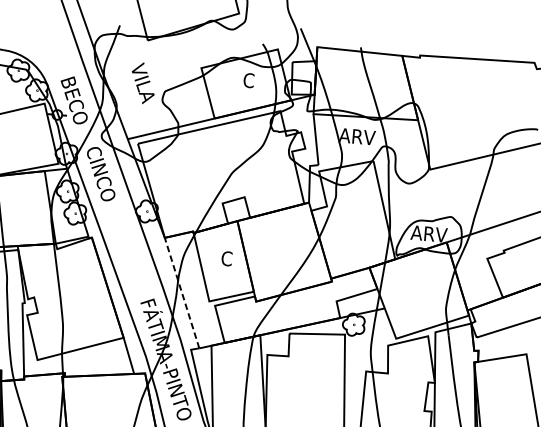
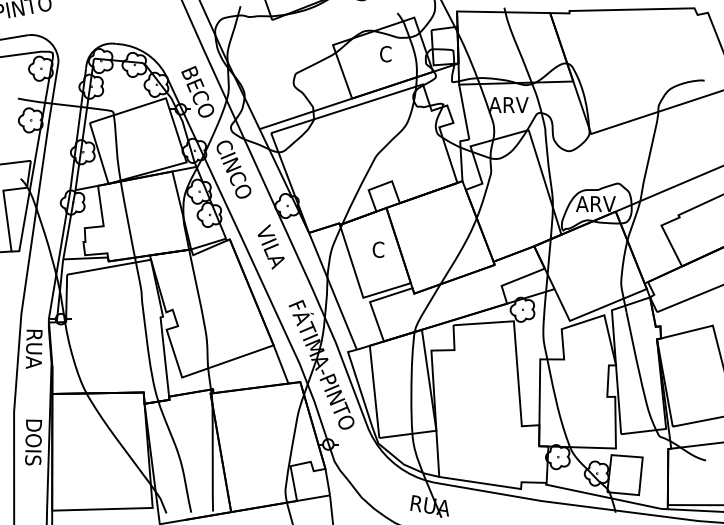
text: (142, 82) -> (270, 246), moved
line: (181, 292) -> (332, 290), dashed -> solid

